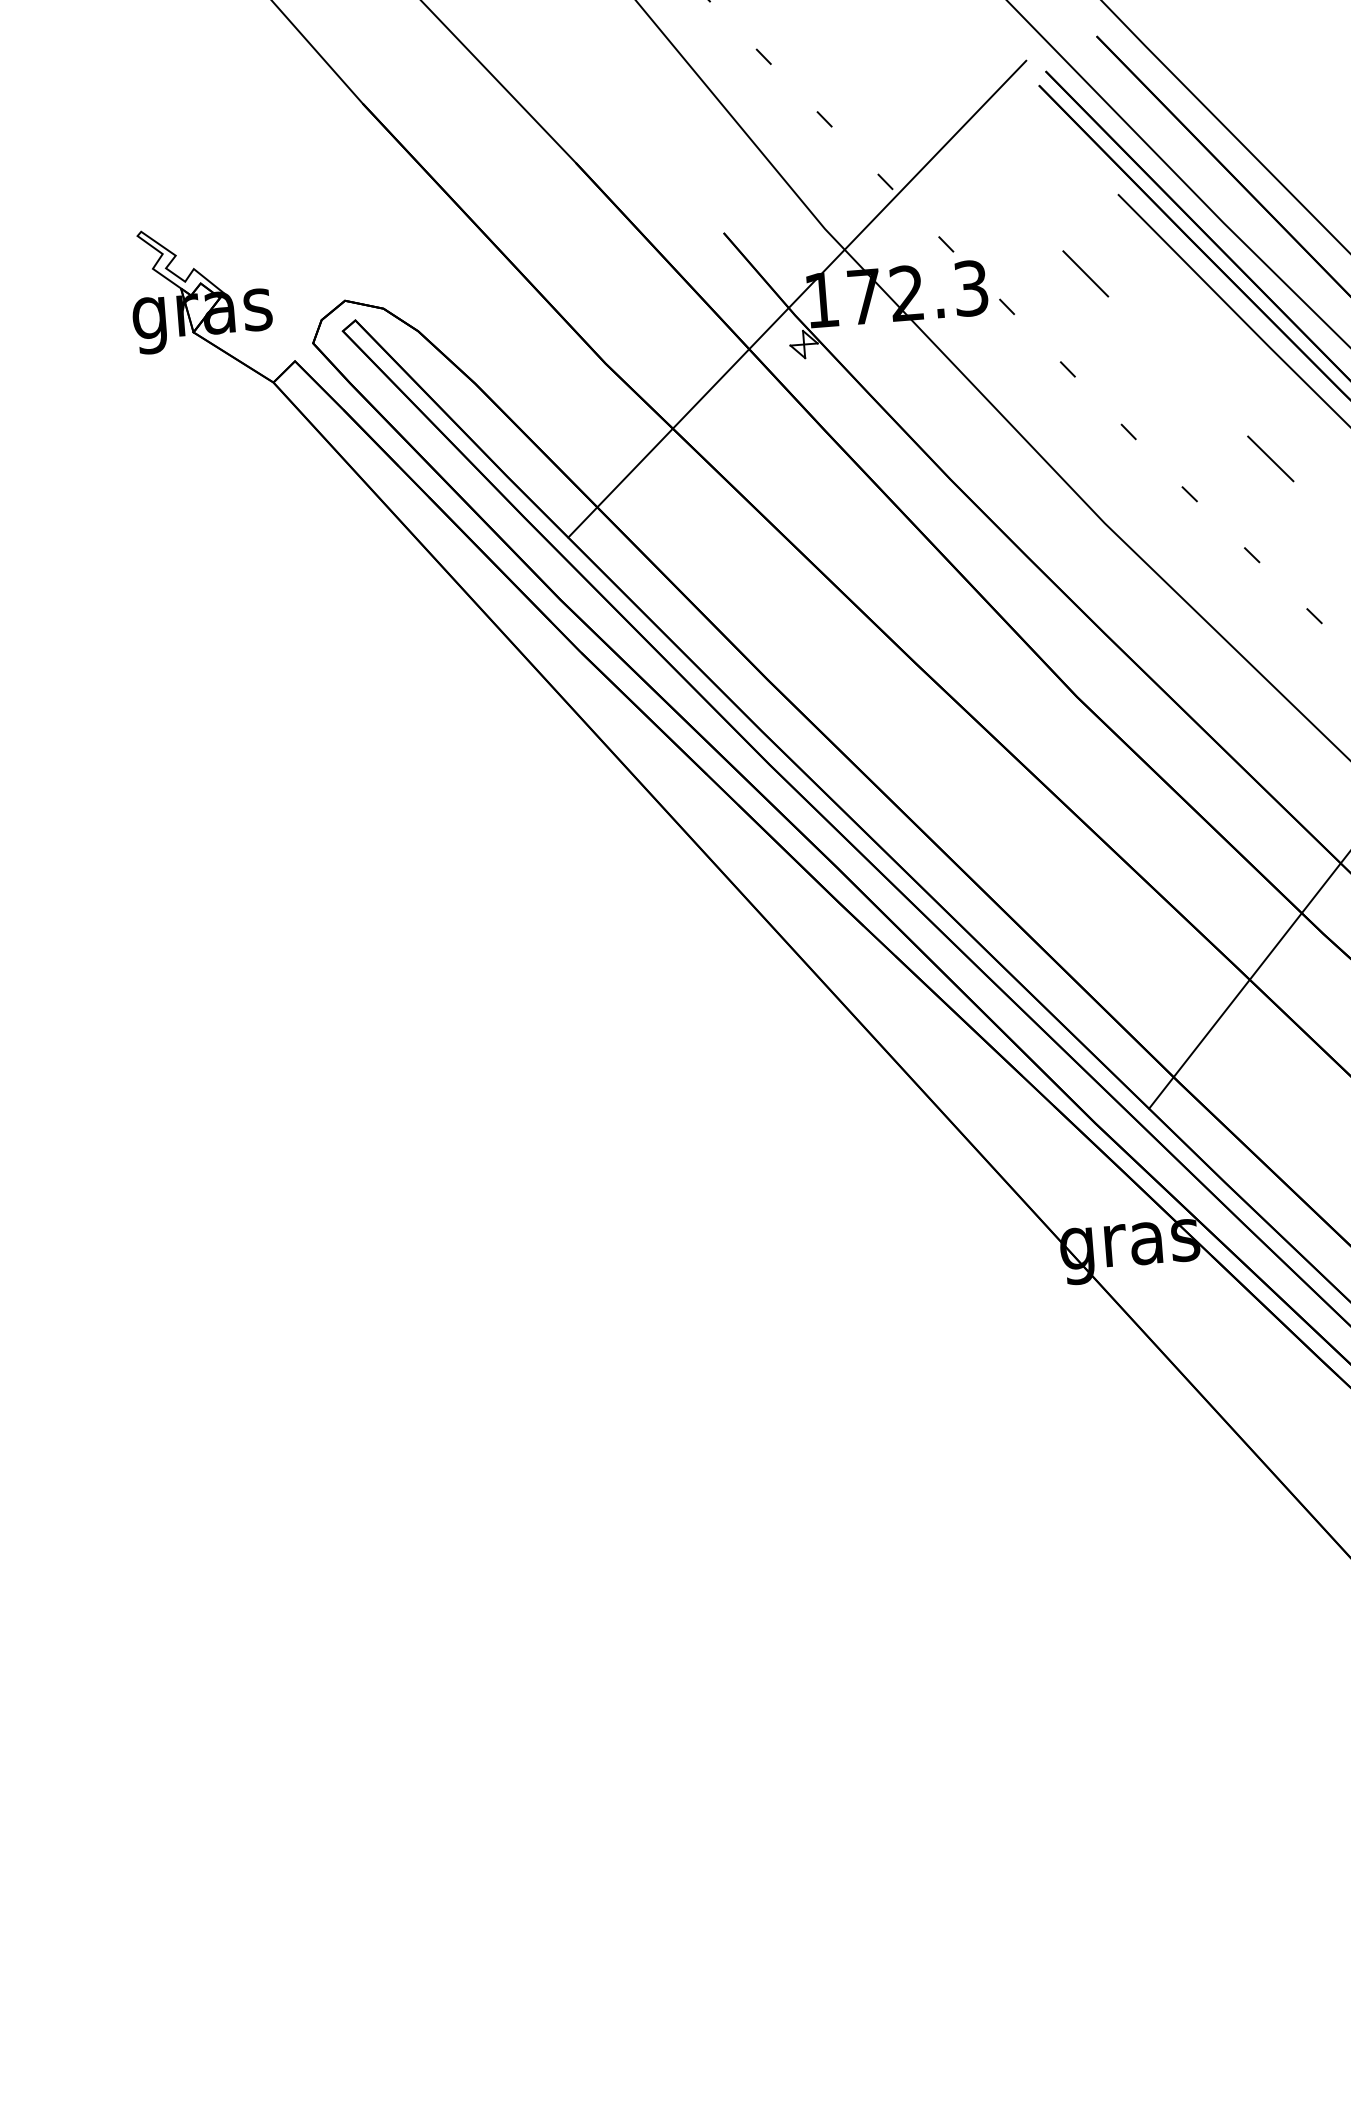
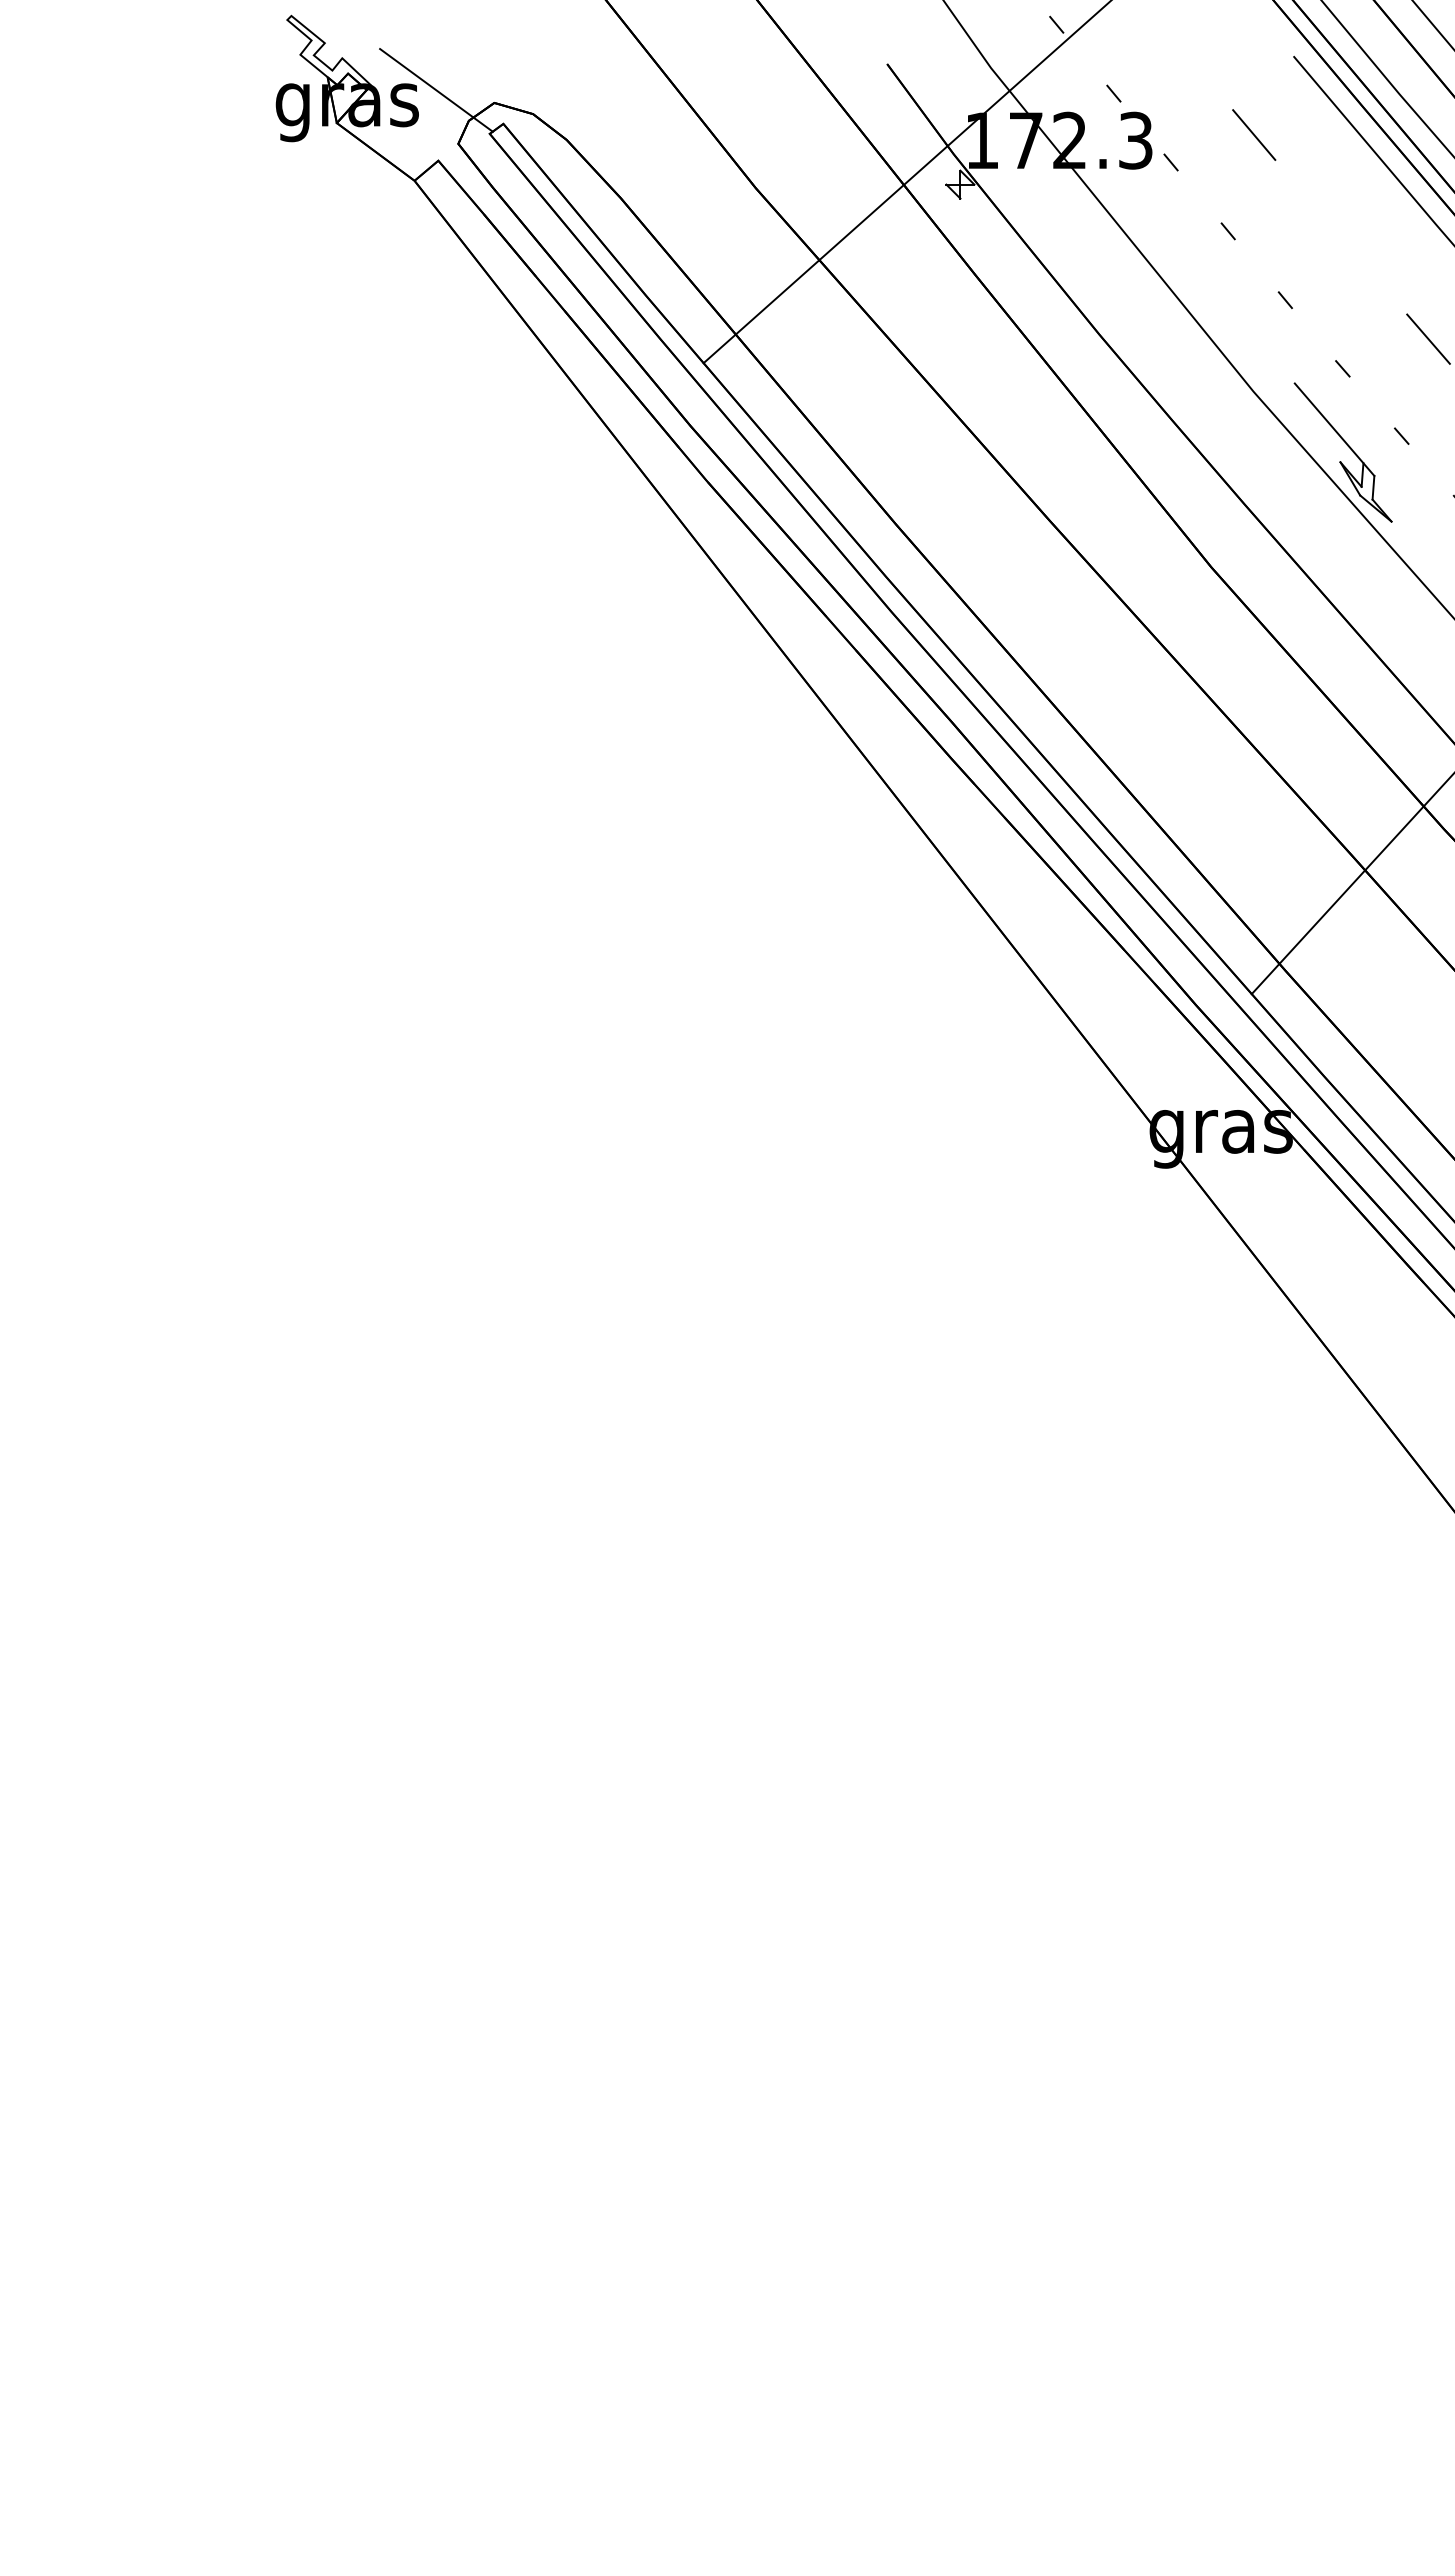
line: (287, 293) -> (436, 90), added
part: (1200, 569) -> (1347, 446), added

